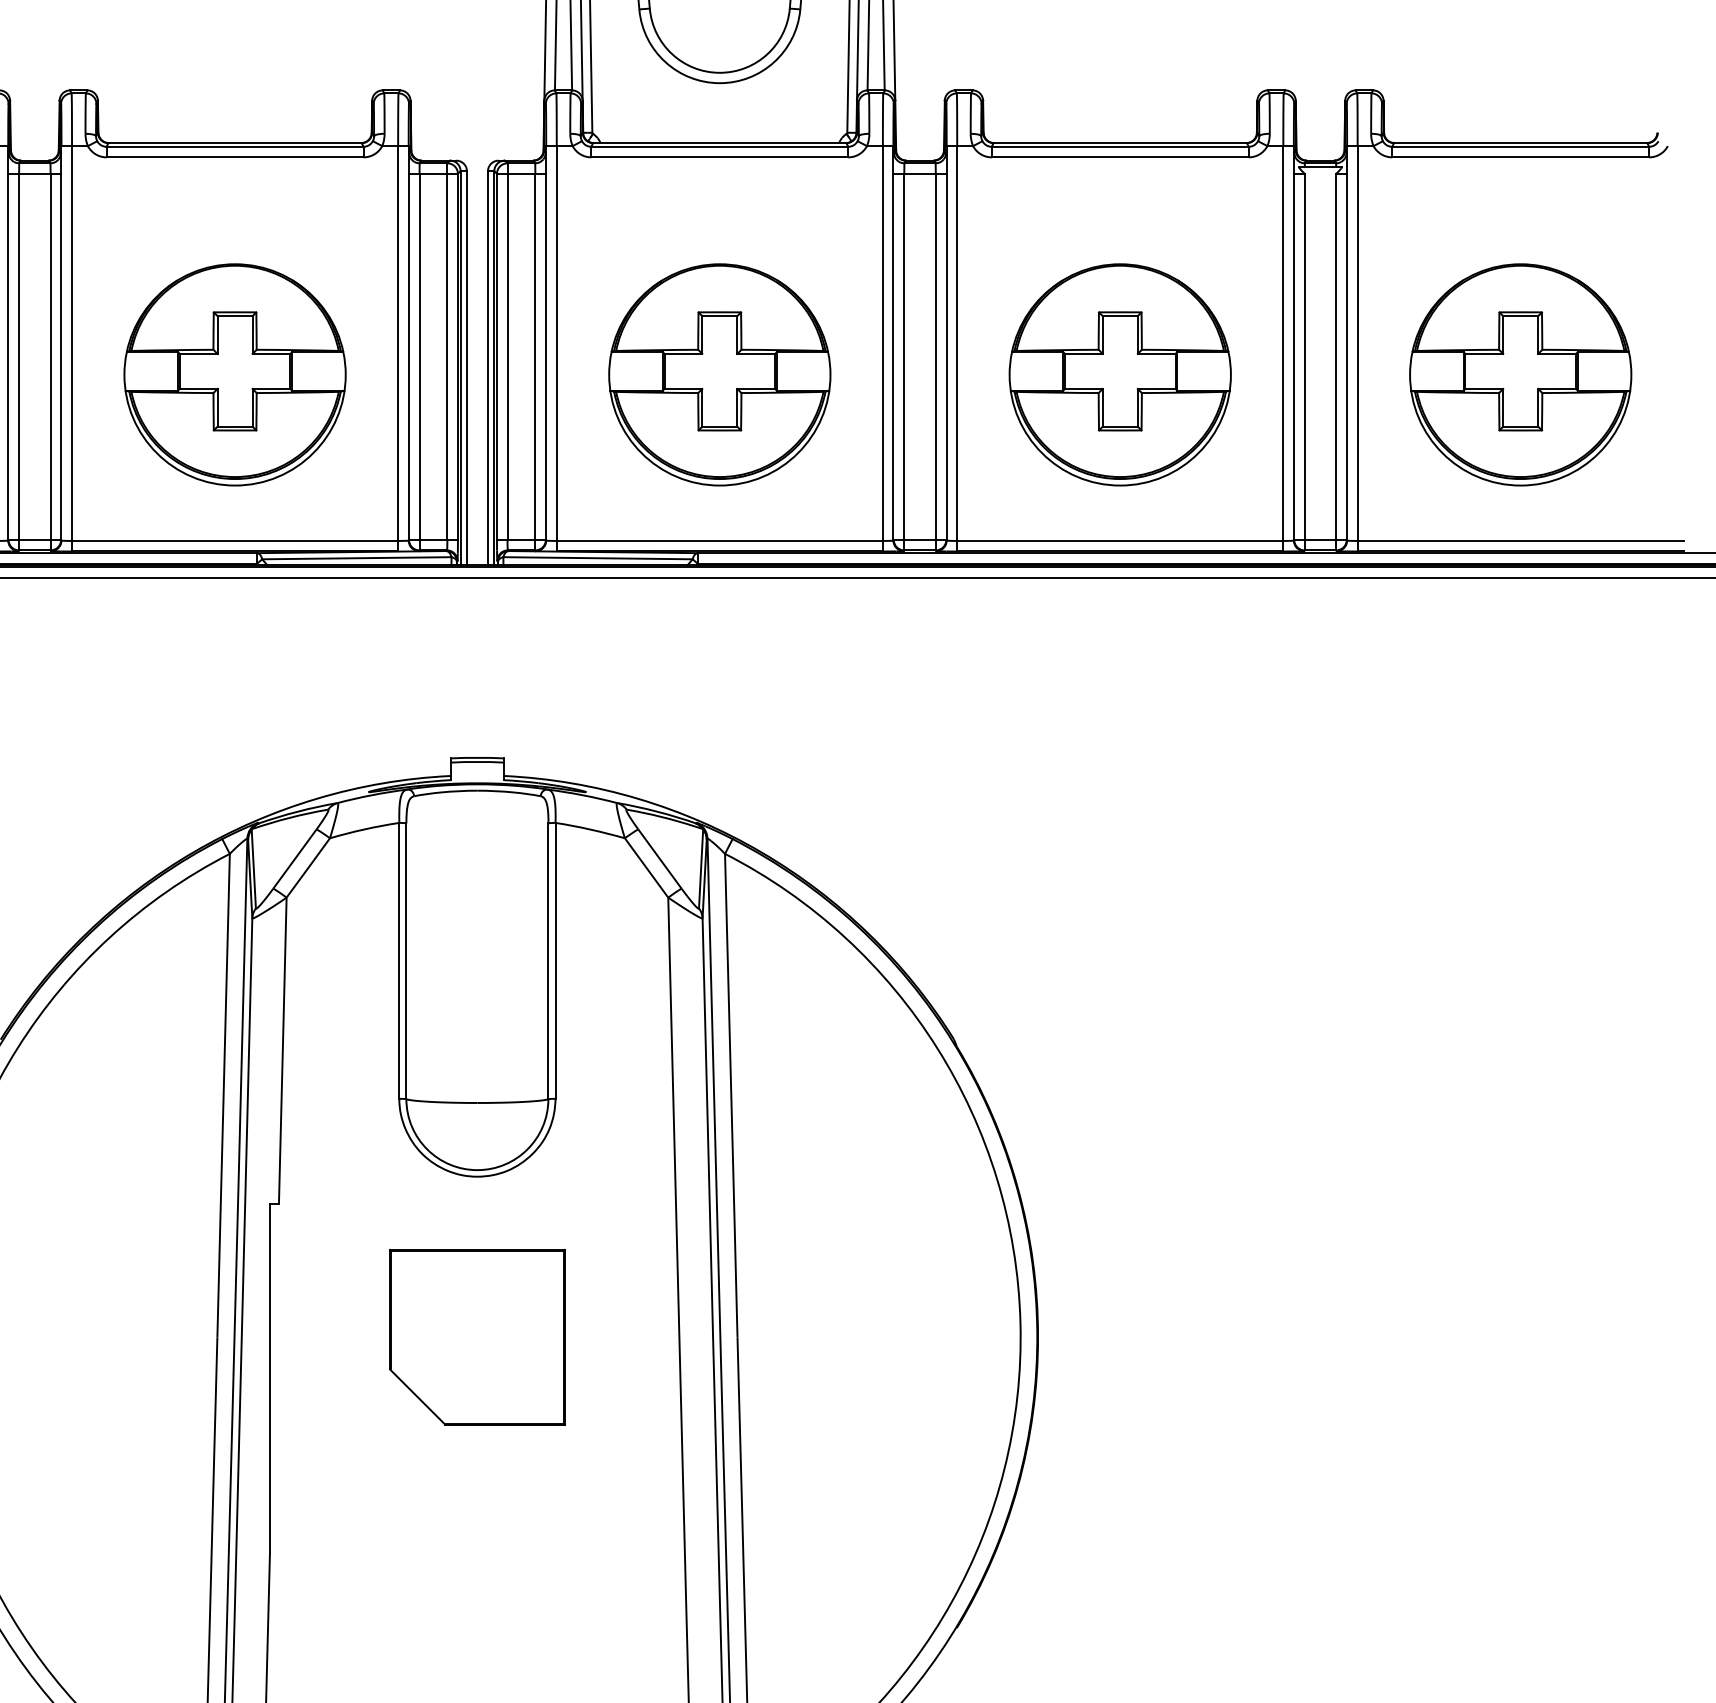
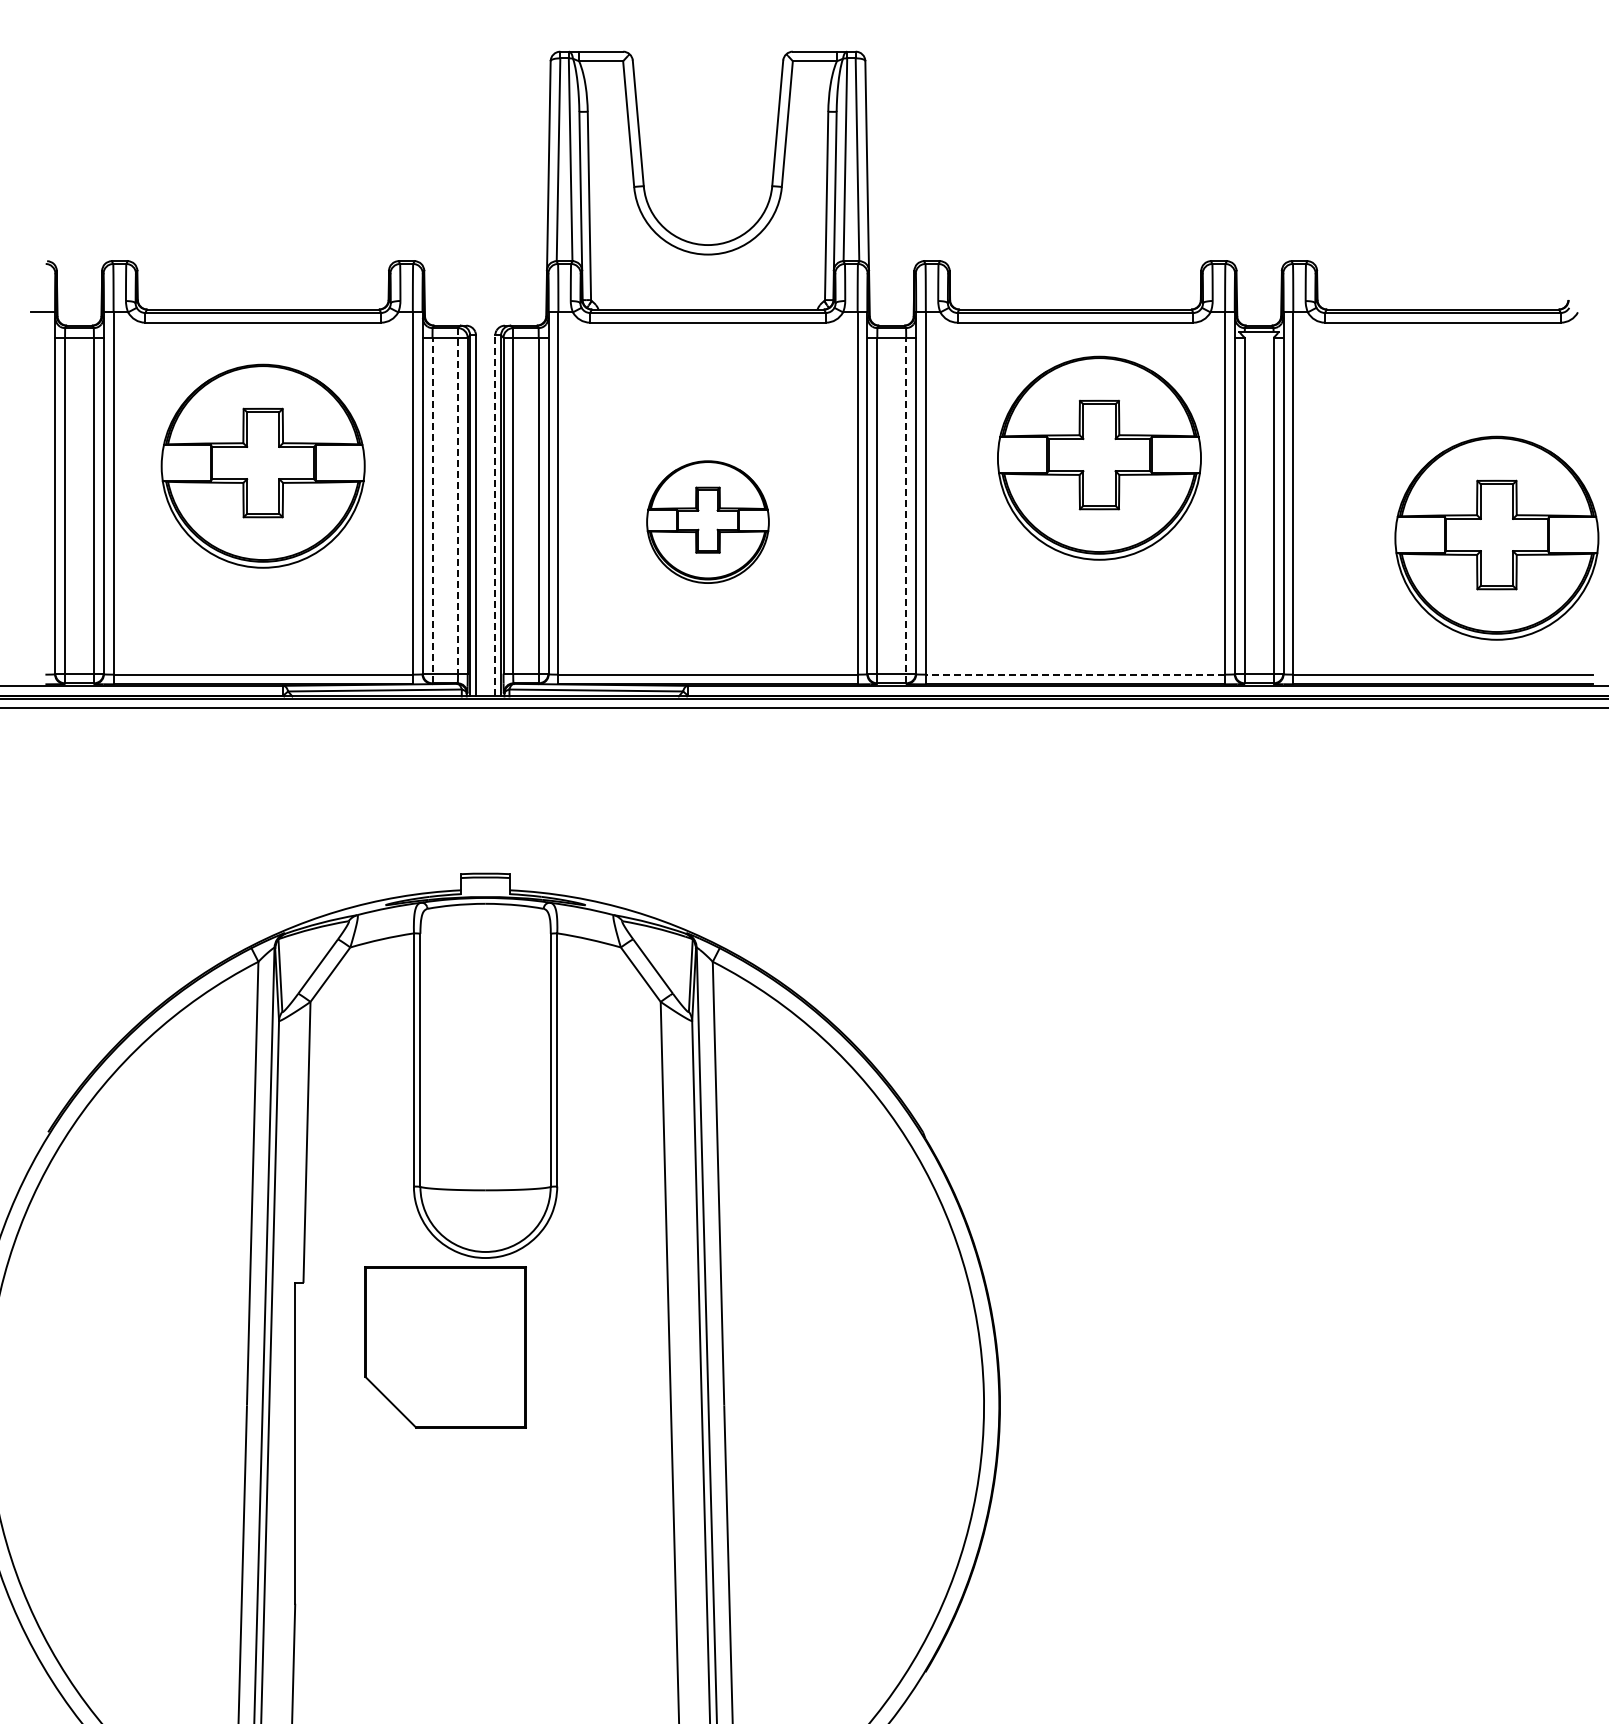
line: (447, 351) -> (458, 500), solid -> dashed
line: (419, 362) -> (432, 510), solid -> dashed
line: (936, 362) -> (906, 510), solid -> dashed
line: (488, 367) -> (495, 515), solid -> dashed
part: (234, 374) -> (262, 465), moved
part: (719, 374) -> (707, 521), size x0.6
part: (1120, 374) -> (1099, 457), moved
part: (1520, 374) -> (1496, 537), moved
line: (1120, 540) -> (1075, 674), solid -> dashed
part: (477, 1337) -> (445, 1347), moved

